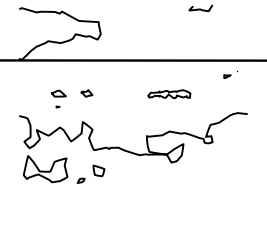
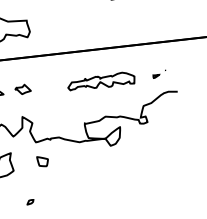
part: (230, 74) -> (159, 74), moved
part: (86, 93) -> (22, 89), size x1.43
part: (169, 93) -> (101, 80), size x1.67
part: (80, 180) -> (29, 201), moved

